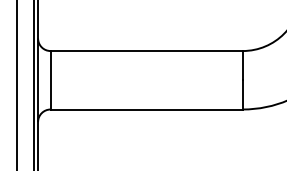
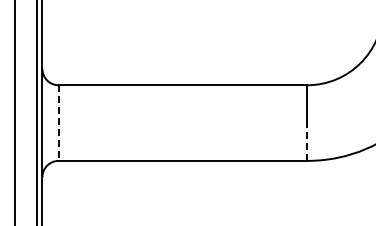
line: (50, 80) -> (58, 123), solid -> dashed
line: (242, 95) -> (307, 142), solid -> dashed

